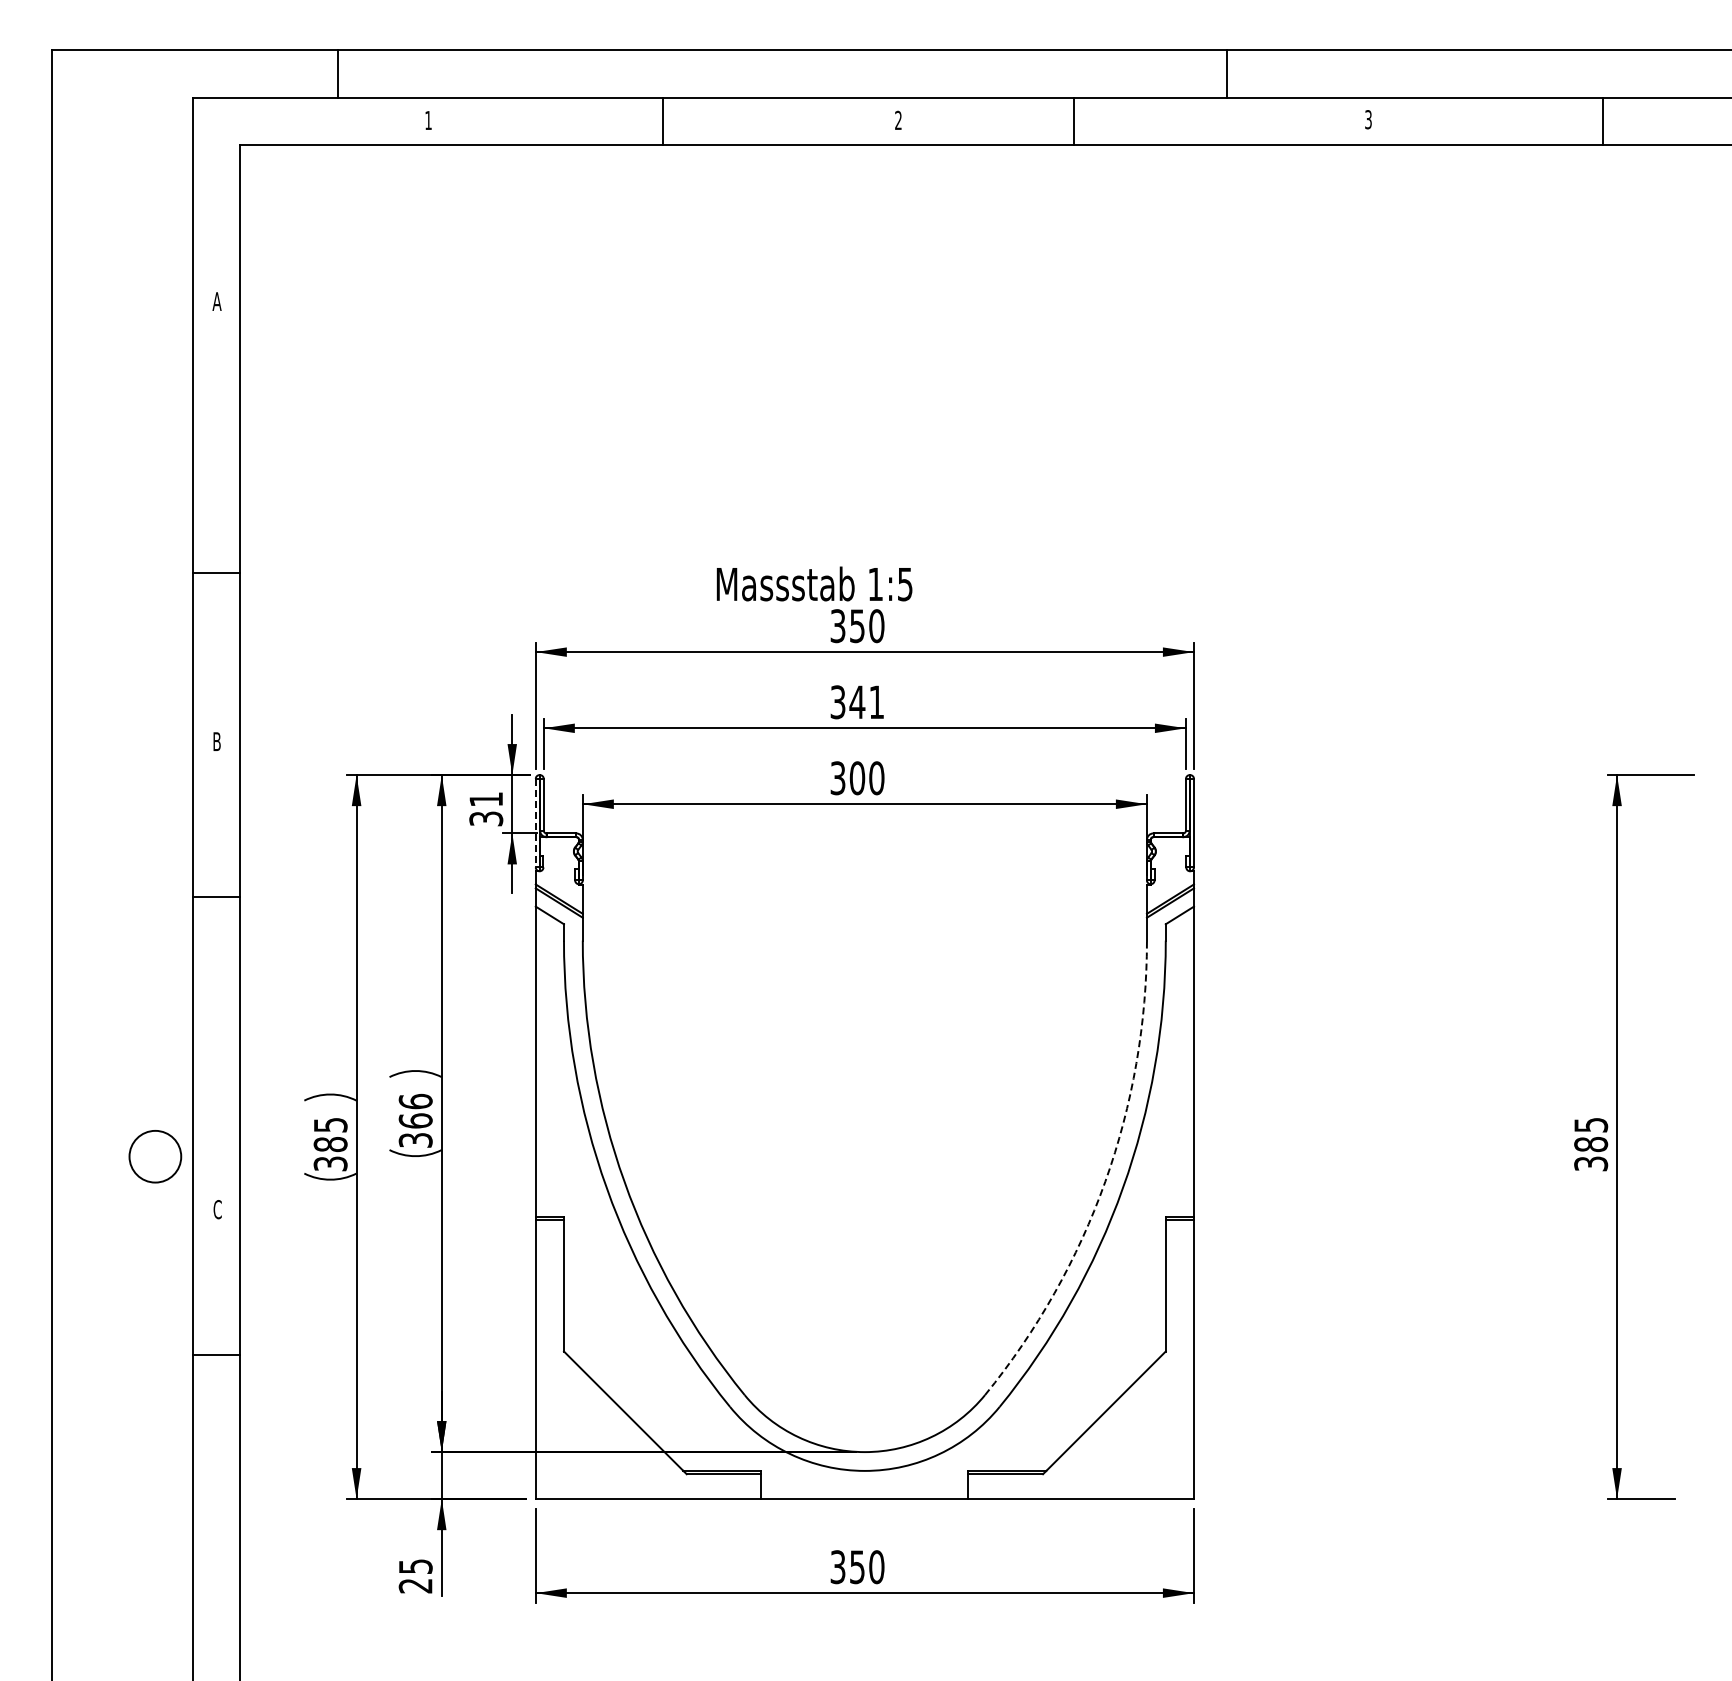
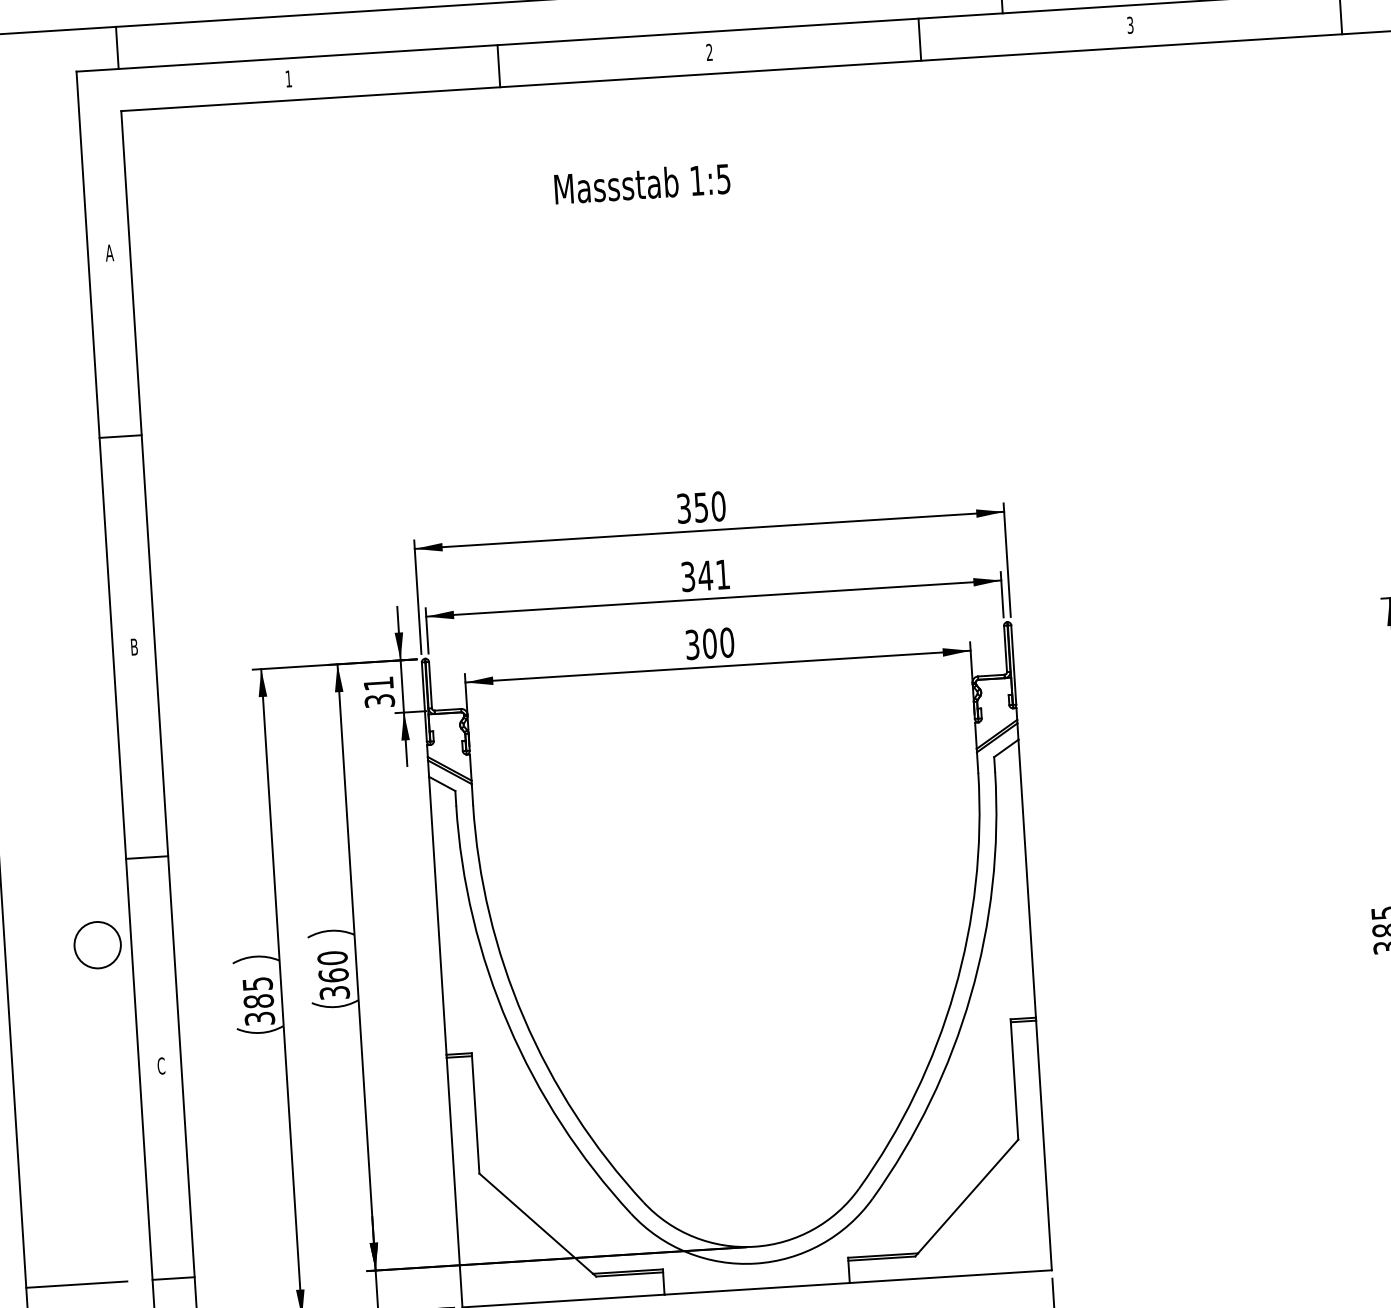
line: (338, 73) -> (117, 47), moved
line: (1074, 120) -> (920, 39), moved
line: (216, 572) -> (120, 436), moved
text: (814, 583) -> (642, 183), moved
line: (535, 823) -> (424, 702), dashed -> solid
line: (216, 896) -> (147, 857), moved
text: (415, 1101) -> (332, 958), 366 -> 360
circle: (155, 1156) -> (97, 944), moved
arc: (1105, 1181) -> (954, 990), dashed -> solid
line: (216, 1354) -> (173, 1278), moved
line: (107, 1446) -> (76, 1284), added

